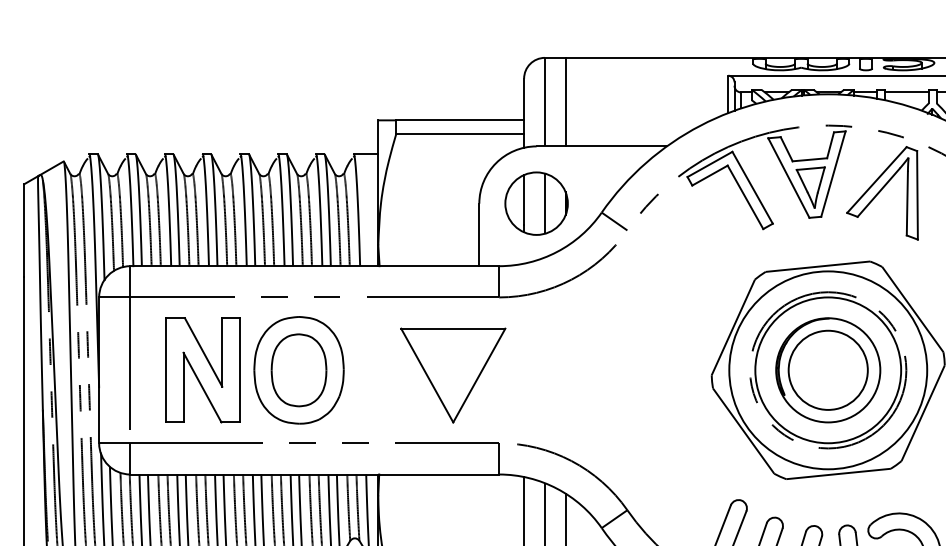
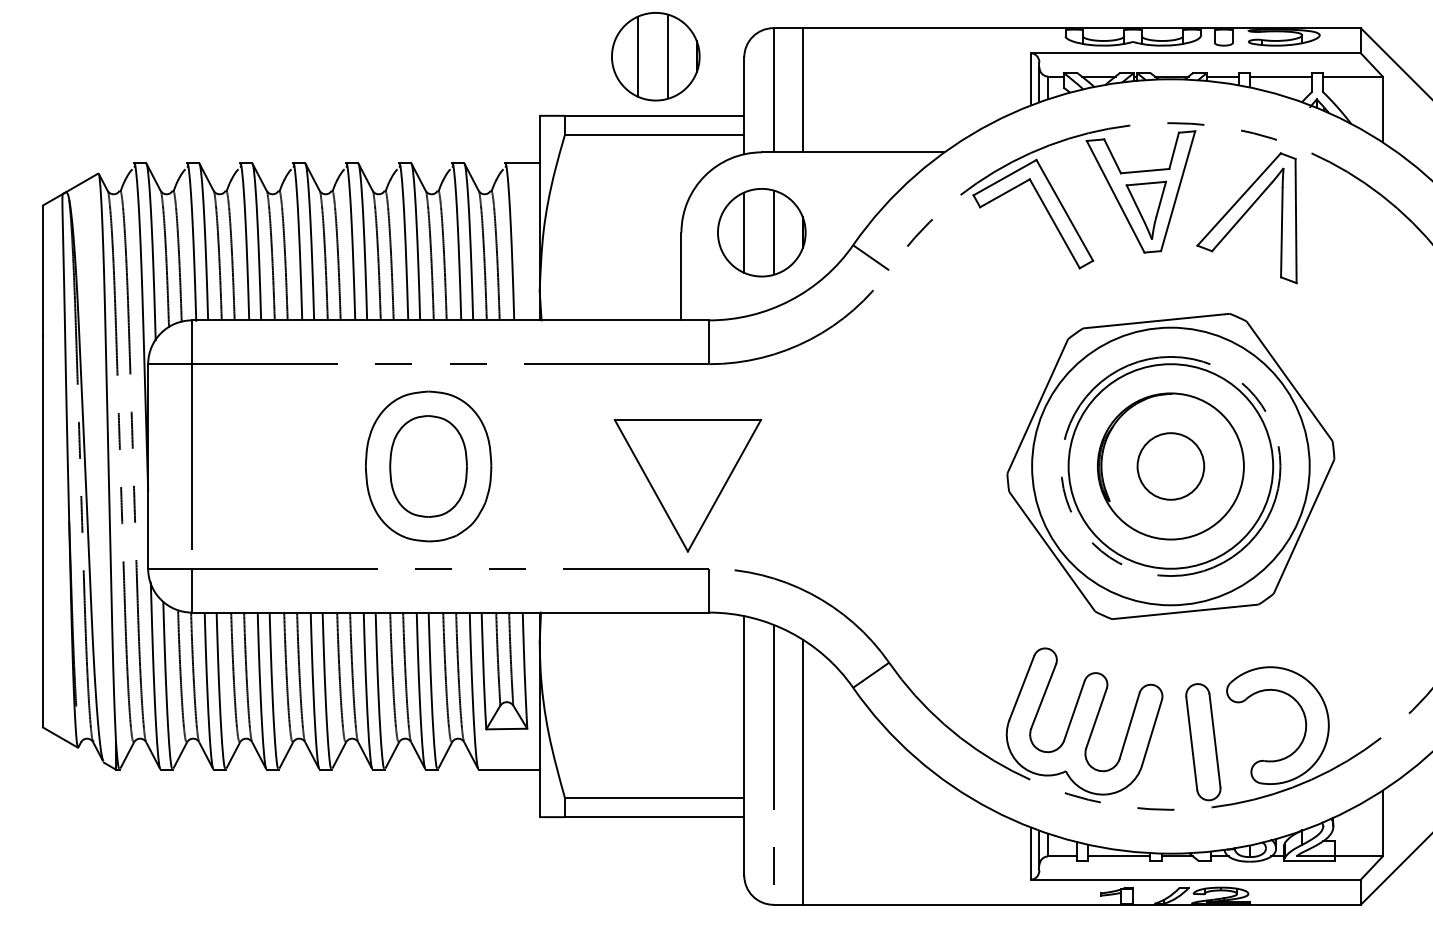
part: (460, 78) -> (655, 56), added
part: (202, 370) -> (293, 466), removed
circle: (827, 370) -> (1170, 466), size x0.6
part: (452, 375) -> (687, 485), moved

